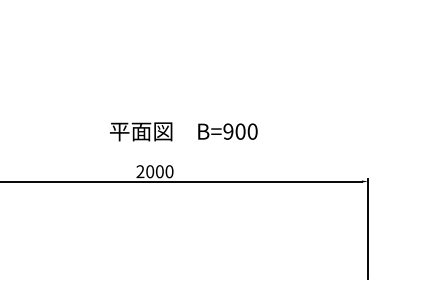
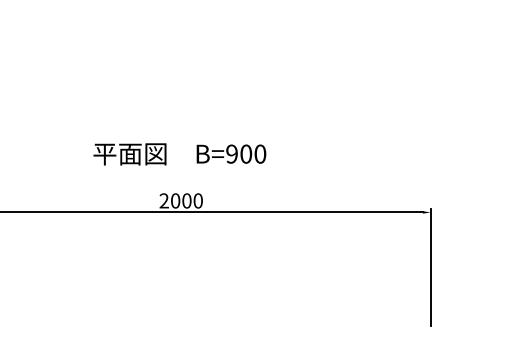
text: (183, 131) -> (179, 153), moved

